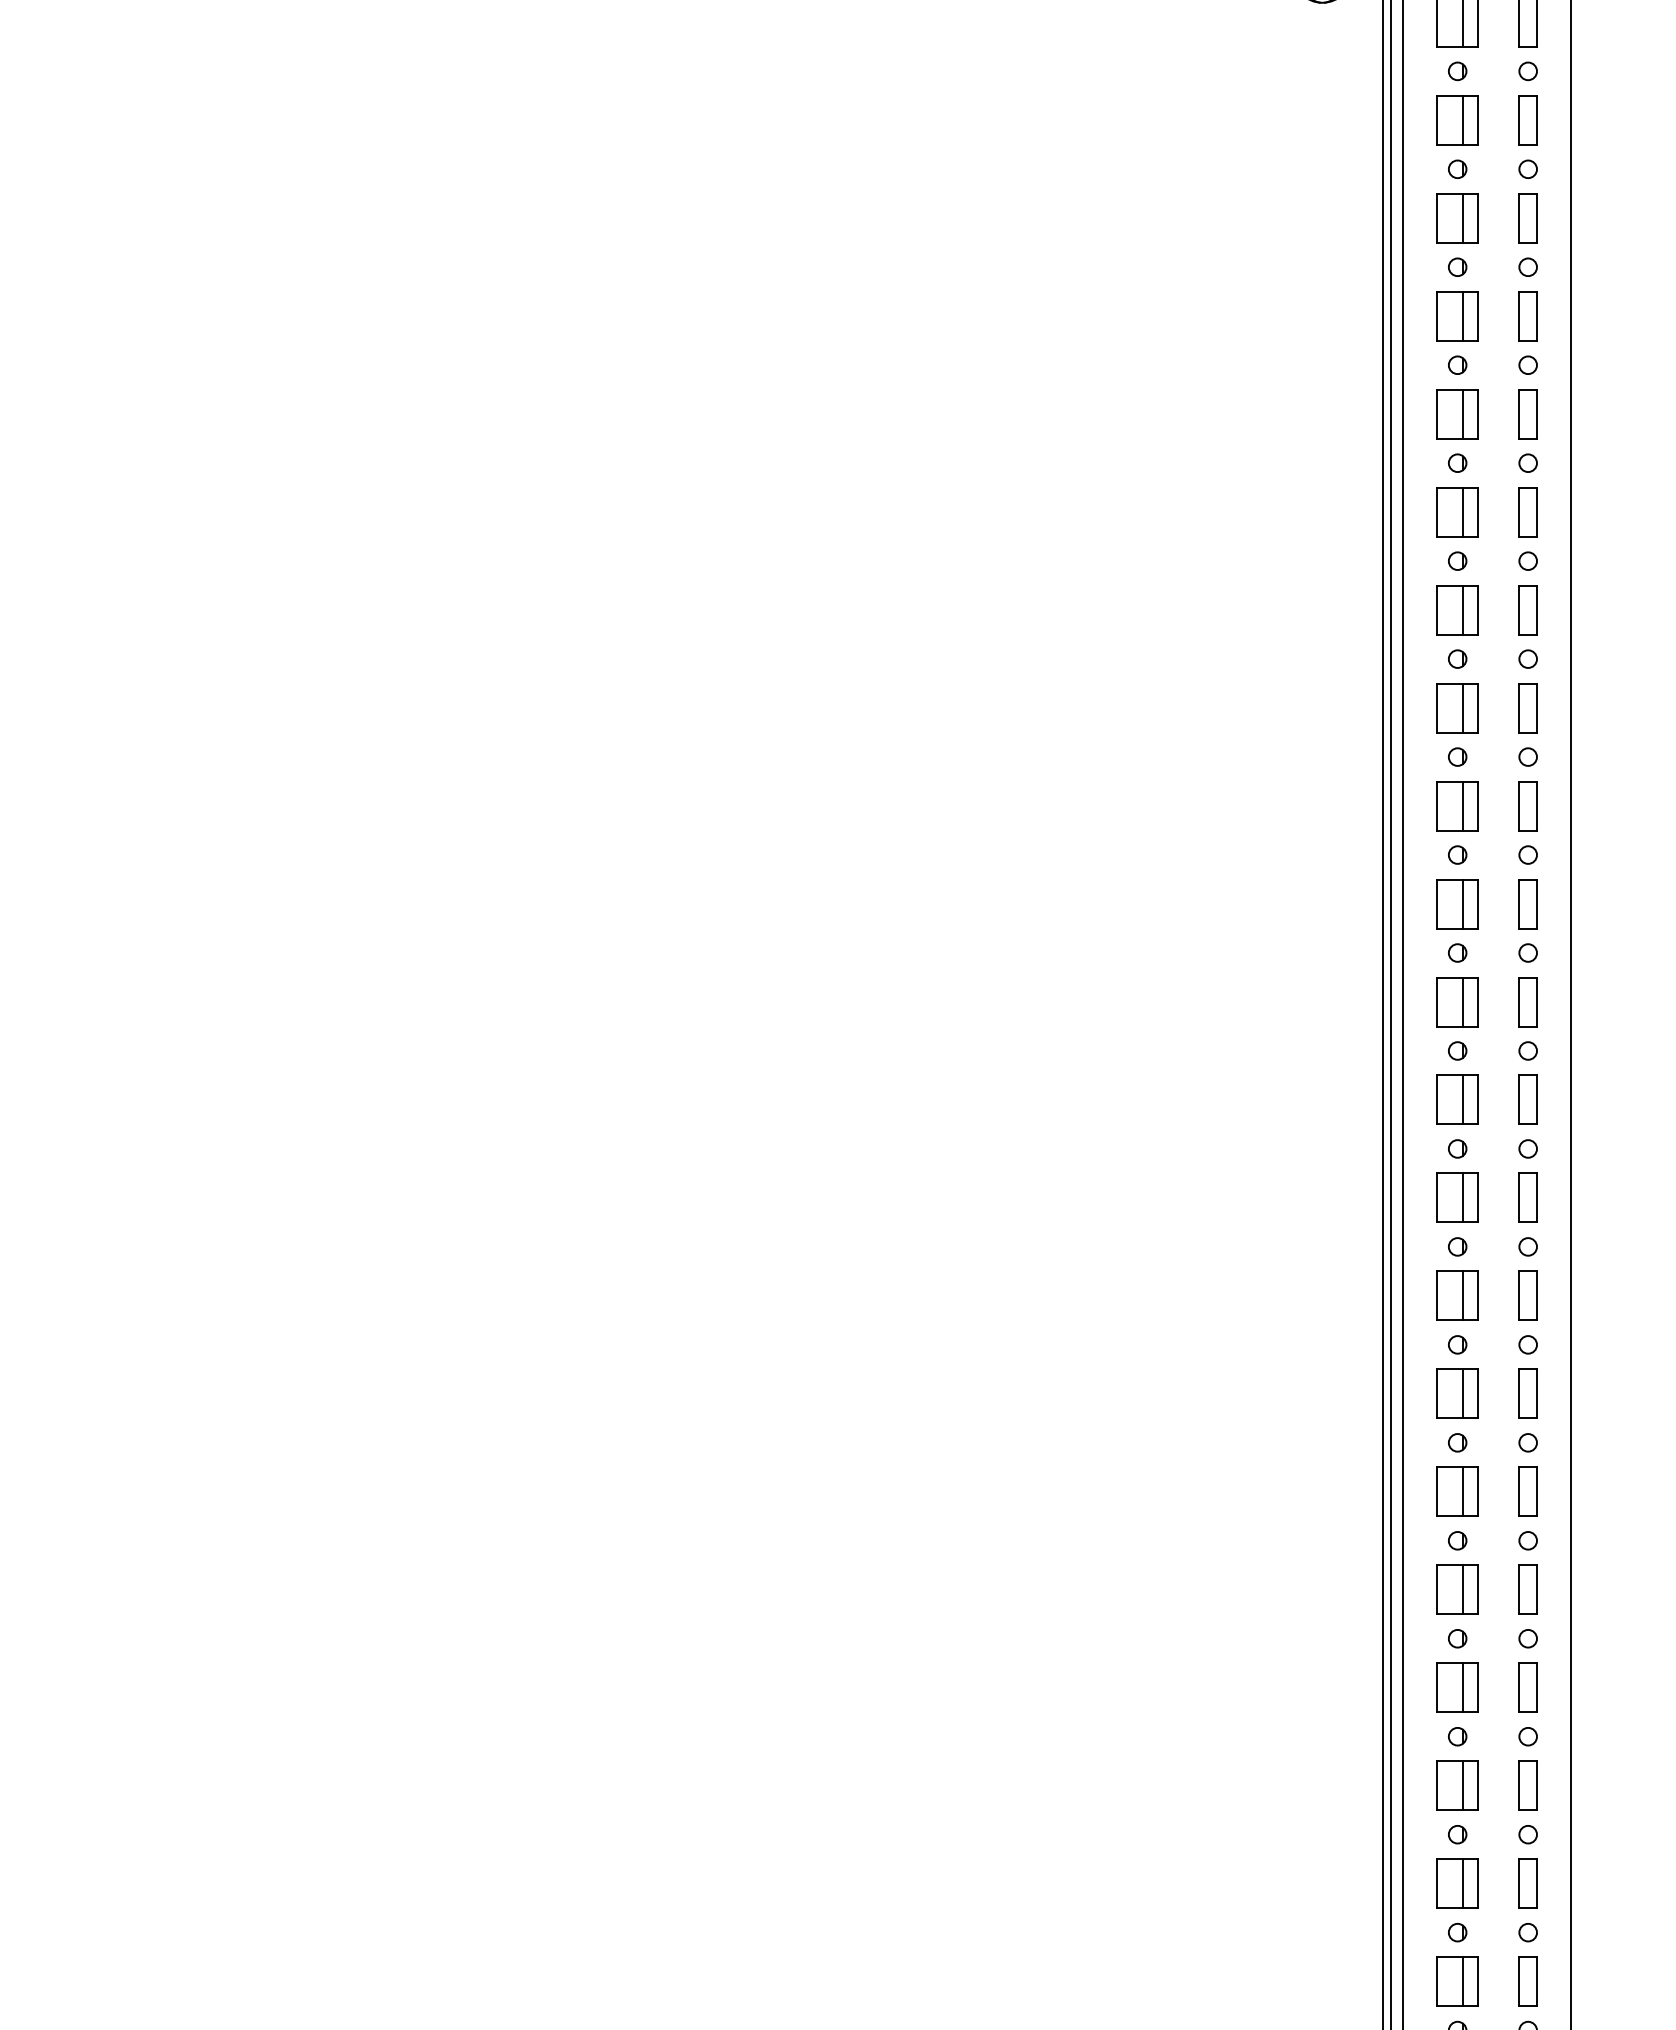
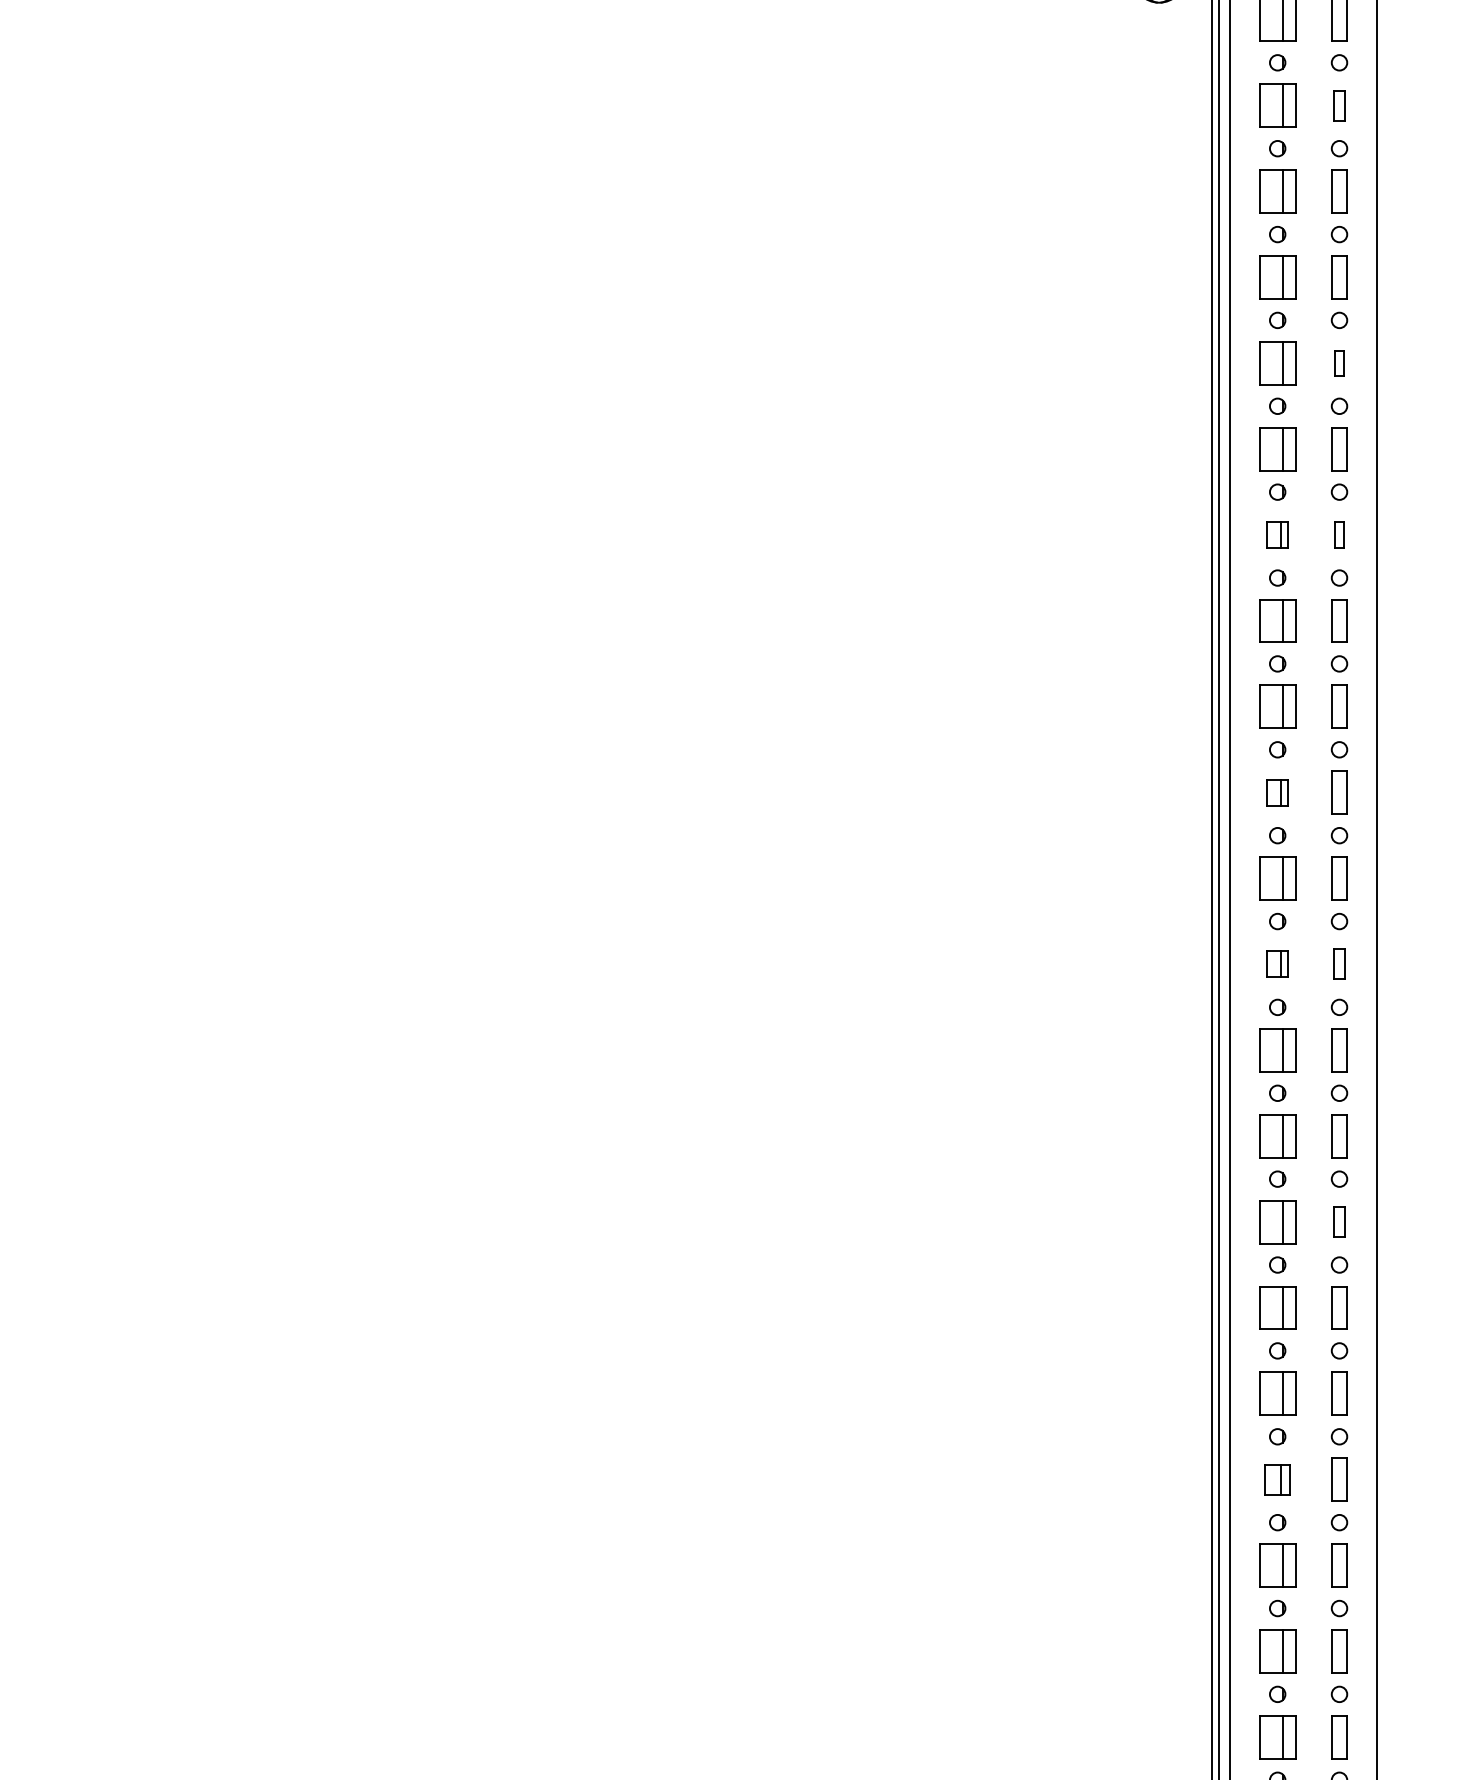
part: (1527, 120) -> (1338, 105), size x0.7
part: (1527, 414) -> (1338, 363), size x0.6
part: (1457, 610) -> (1277, 535), size x0.6
part: (1527, 610) -> (1338, 535), size x0.6
part: (1457, 904) -> (1277, 793), size x0.6
part: (1457, 1099) -> (1277, 964), size x0.6
part: (1527, 1099) -> (1338, 964), size x0.7
part: (1527, 1393) -> (1338, 1221), size x0.7
part: (1457, 1687) -> (1277, 1479), size x0.7

